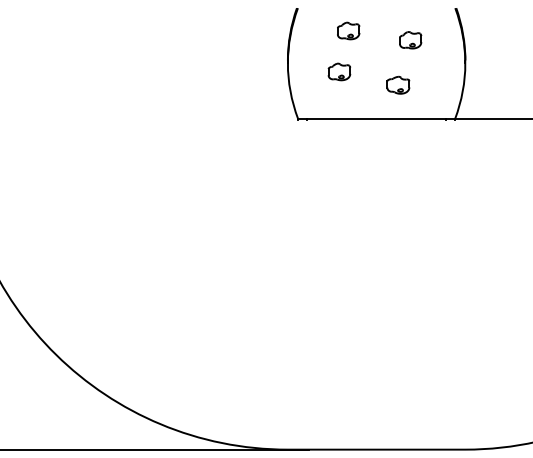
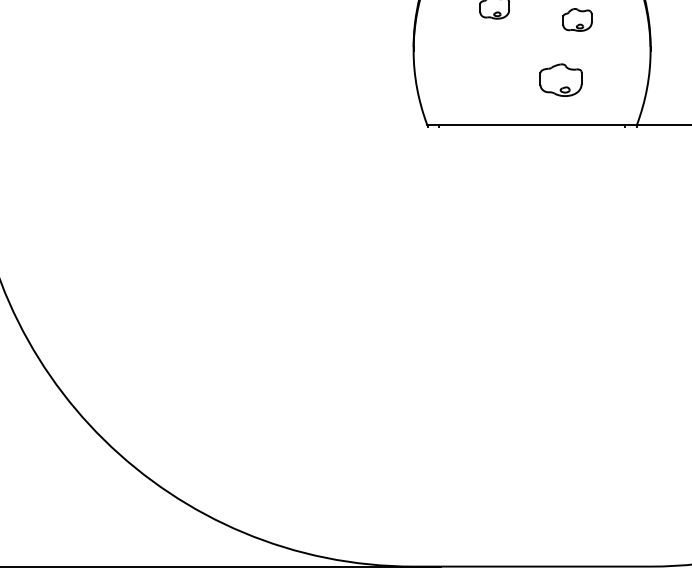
part: (339, 71) -> (482, 61), removed
part: (398, 84) -> (561, 79), size x1.4

